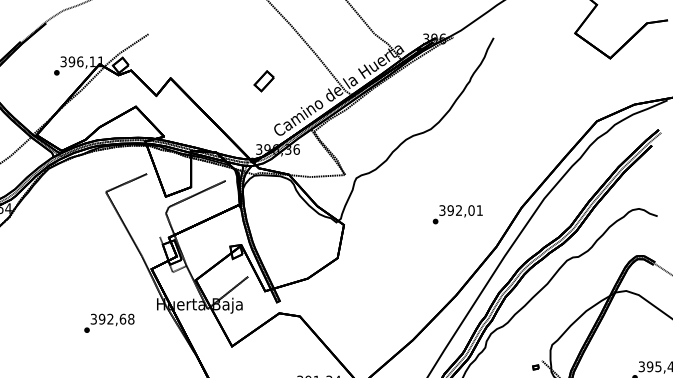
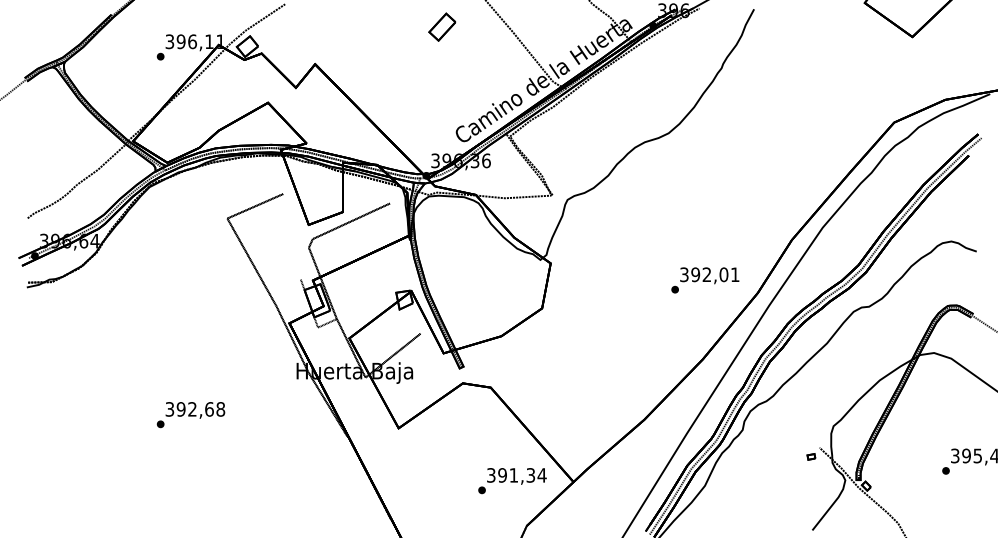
part: (264, 80) -> (442, 26), moved
text: (457, 214) -> (705, 280), moved
text: (108, 323) -> (190, 415), moved

